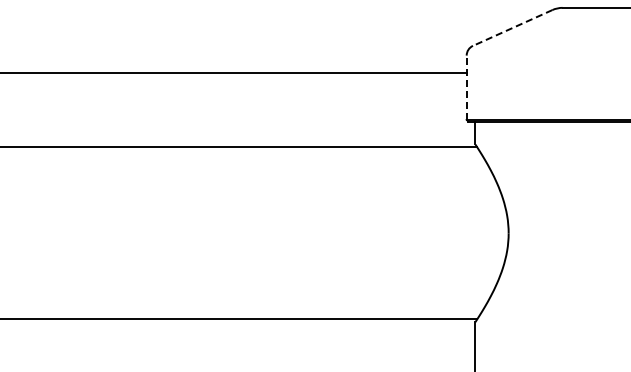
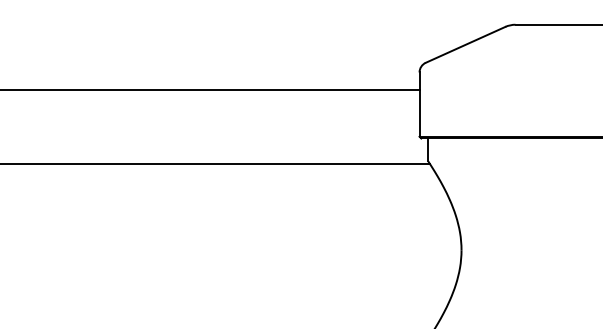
line: (512, 27) -> (465, 44), dashed -> solid
line: (466, 87) -> (419, 104), dashed -> solid

